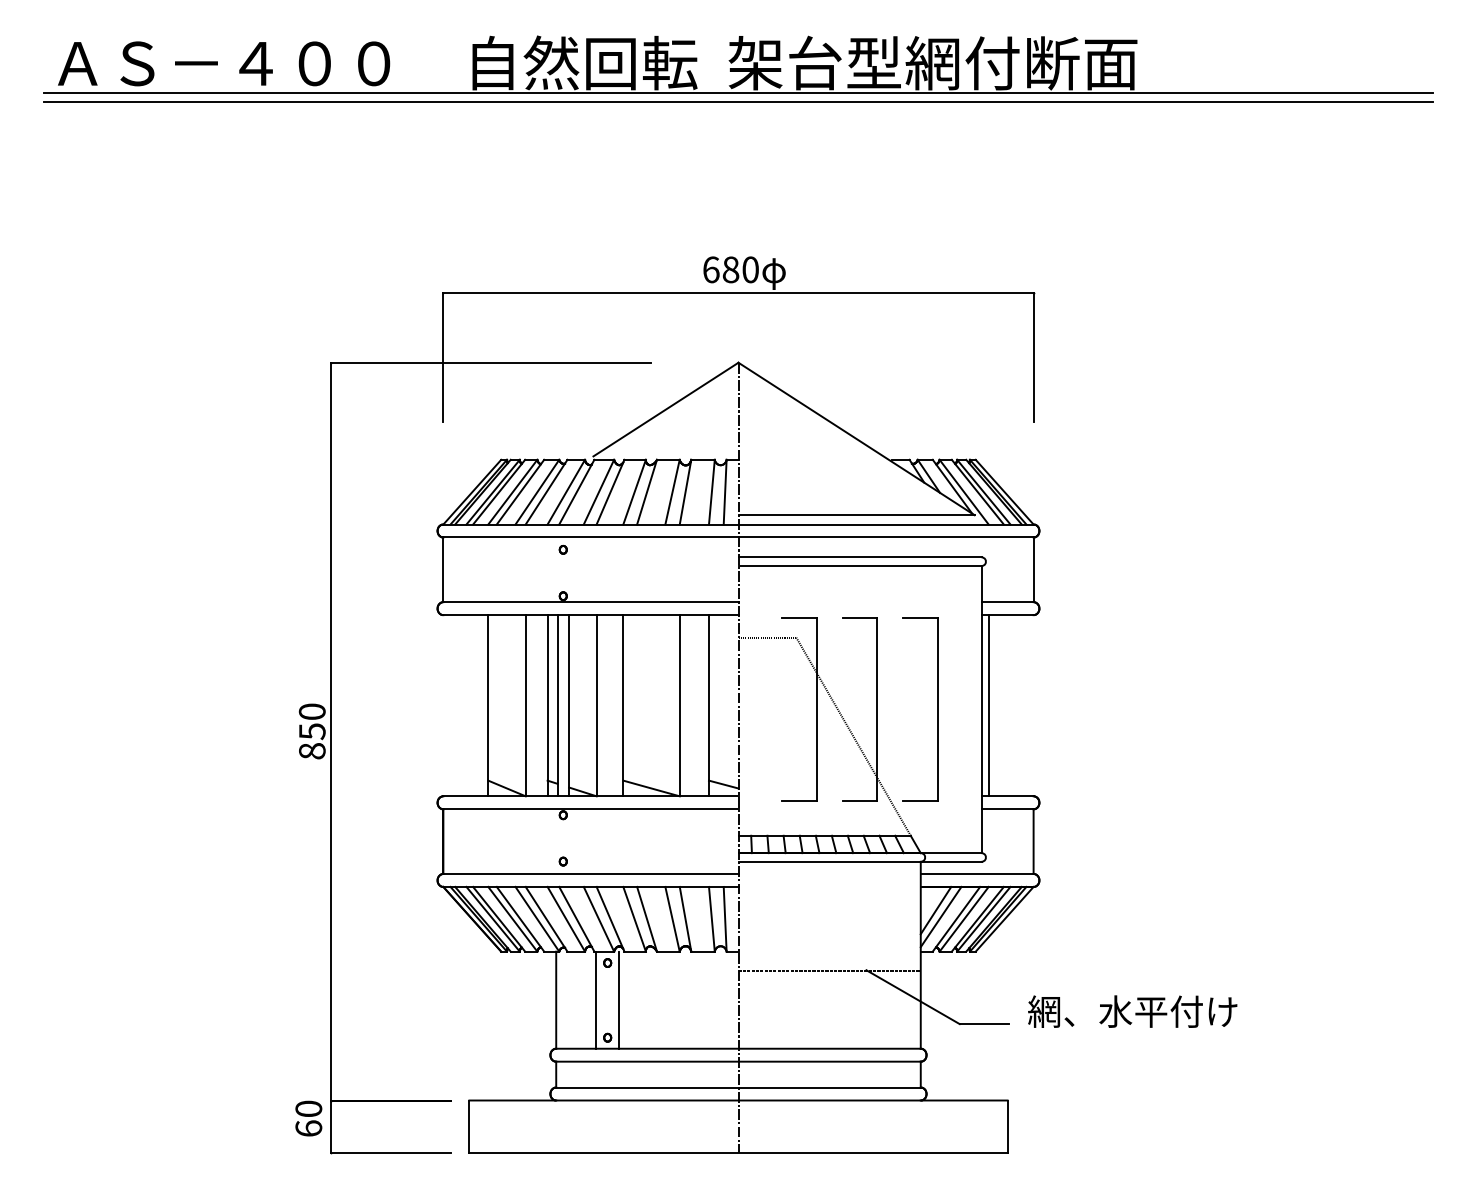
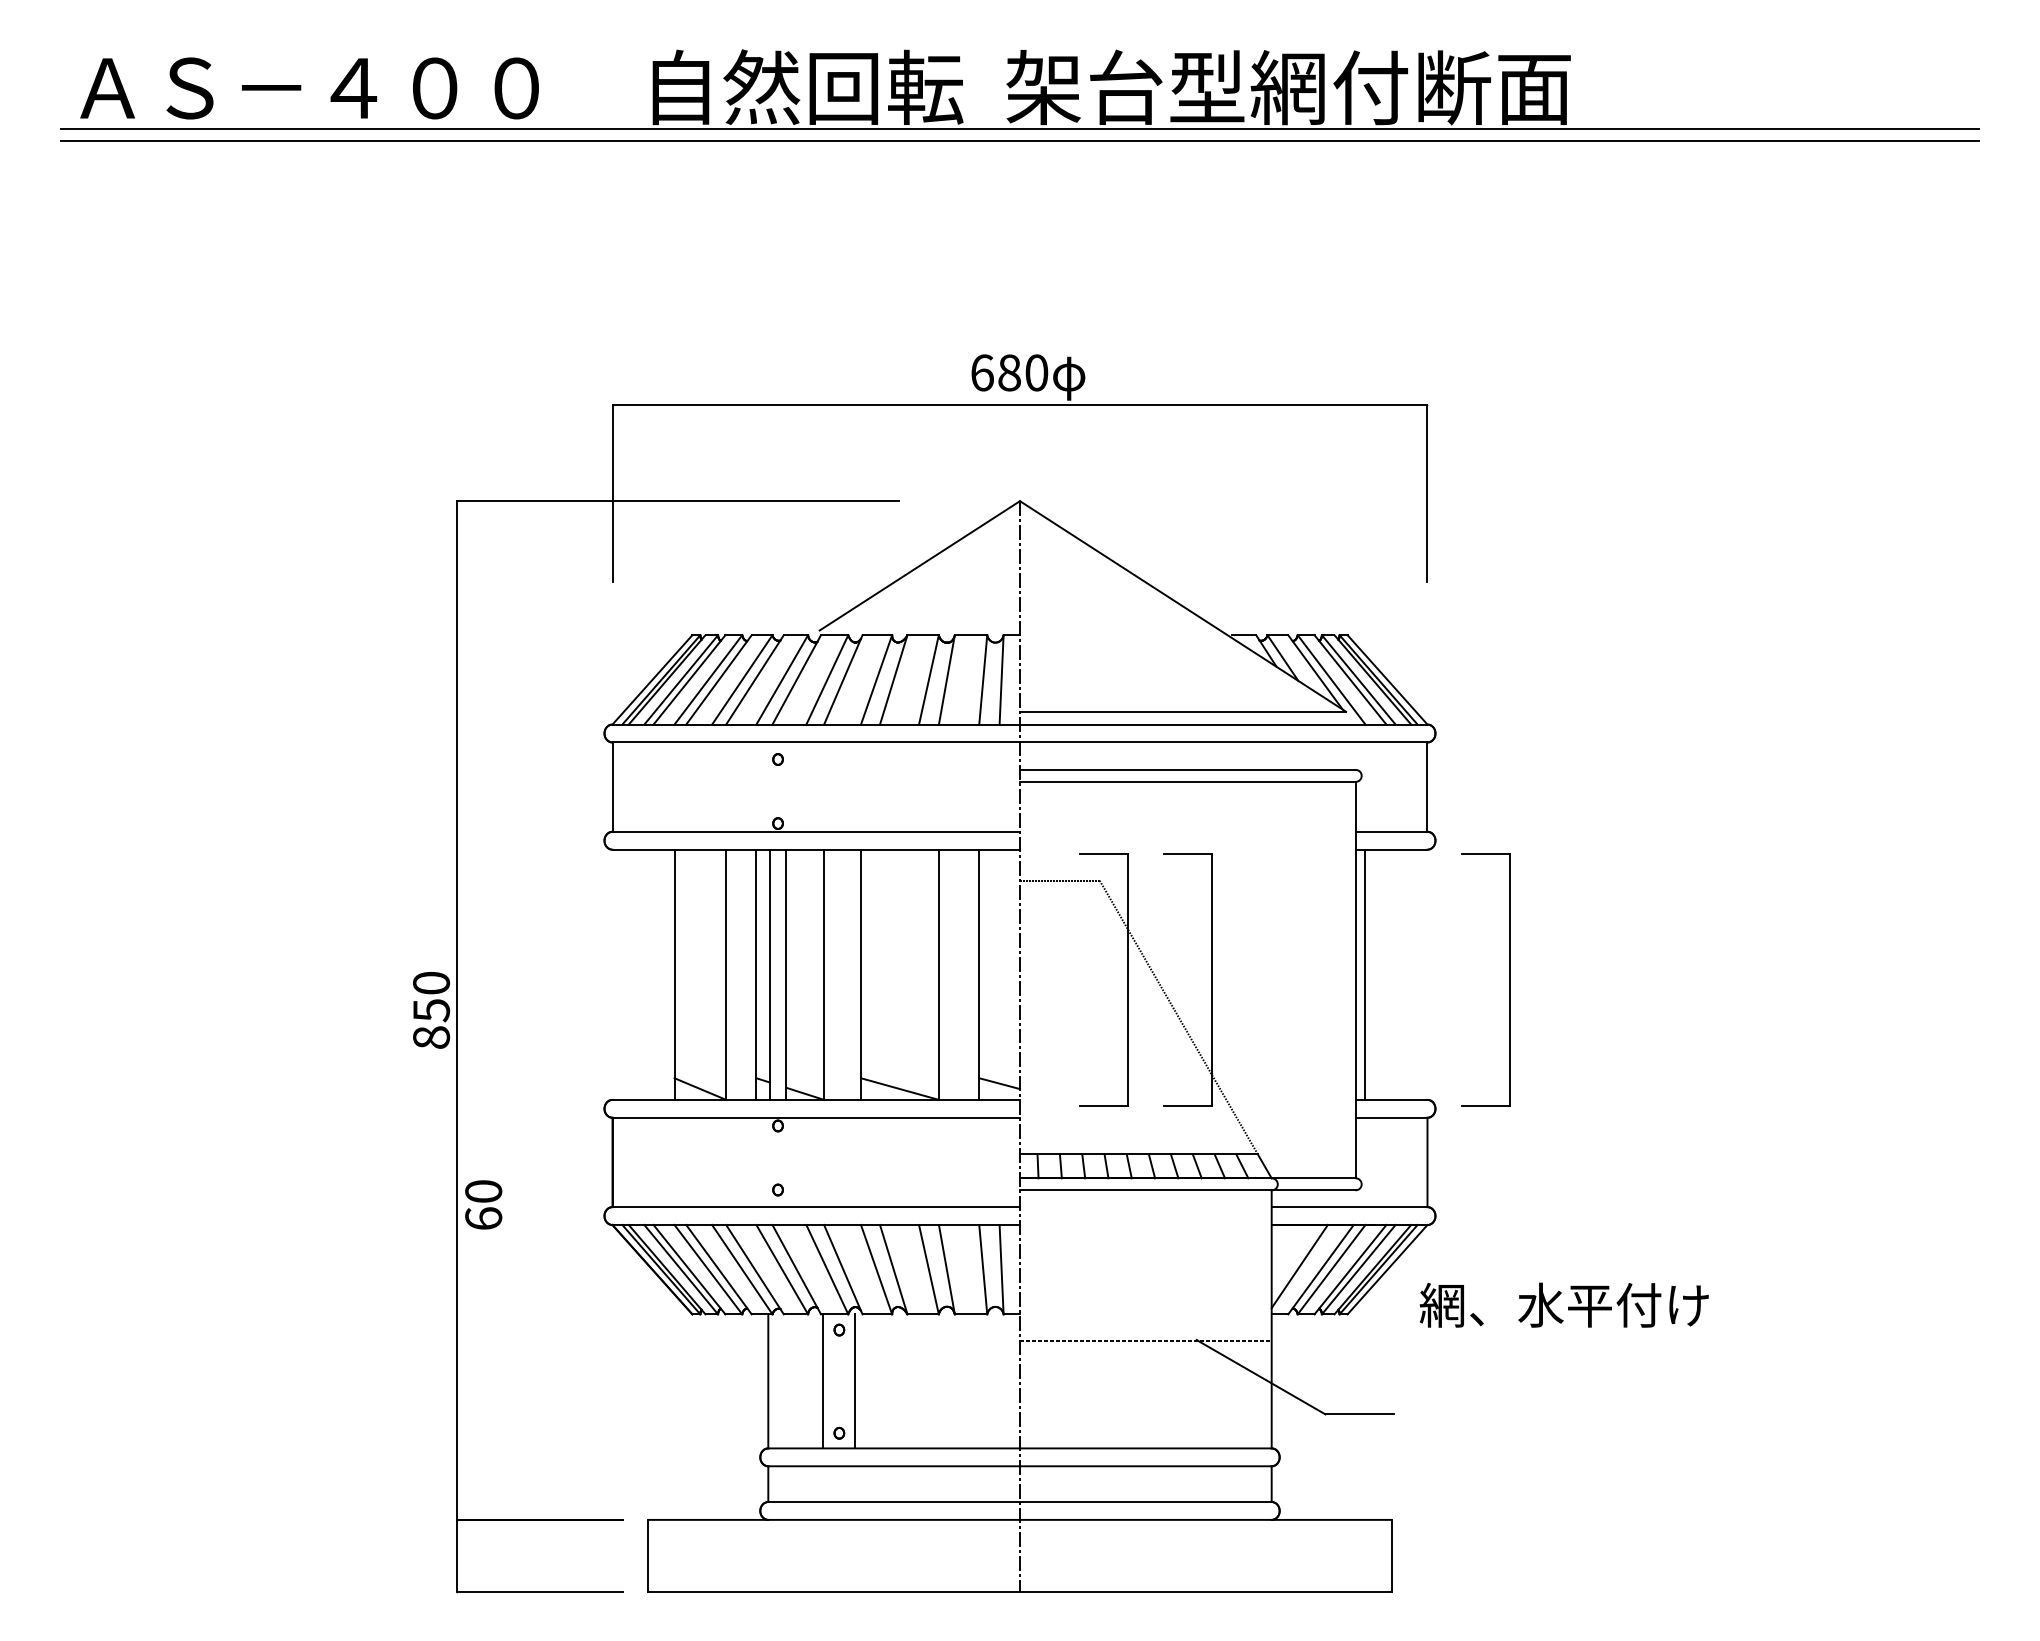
part: (938, 709) -> (1509, 979), moved
line: (935, 910) -> (1292, 1257), removed
text: (1132, 1011) -> (1563, 1304), moved
text: (308, 1118) -> (483, 1204), moved

